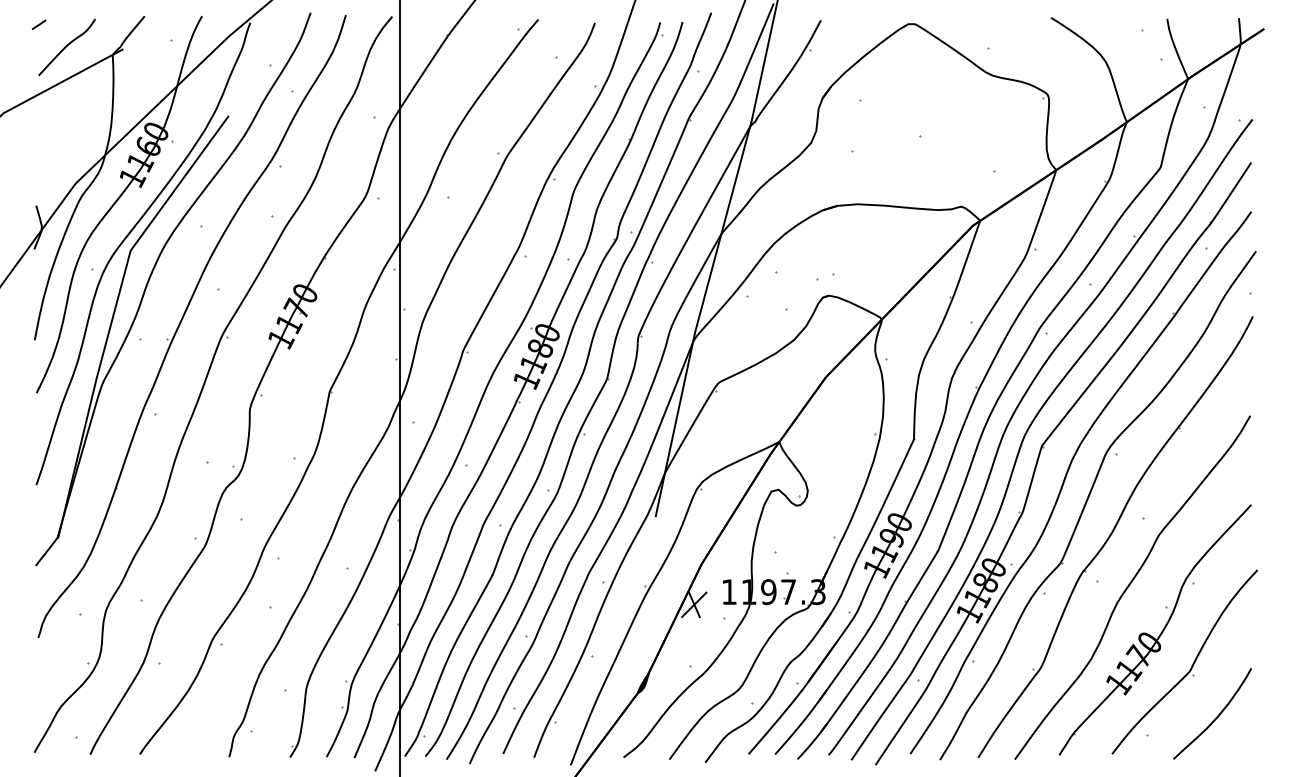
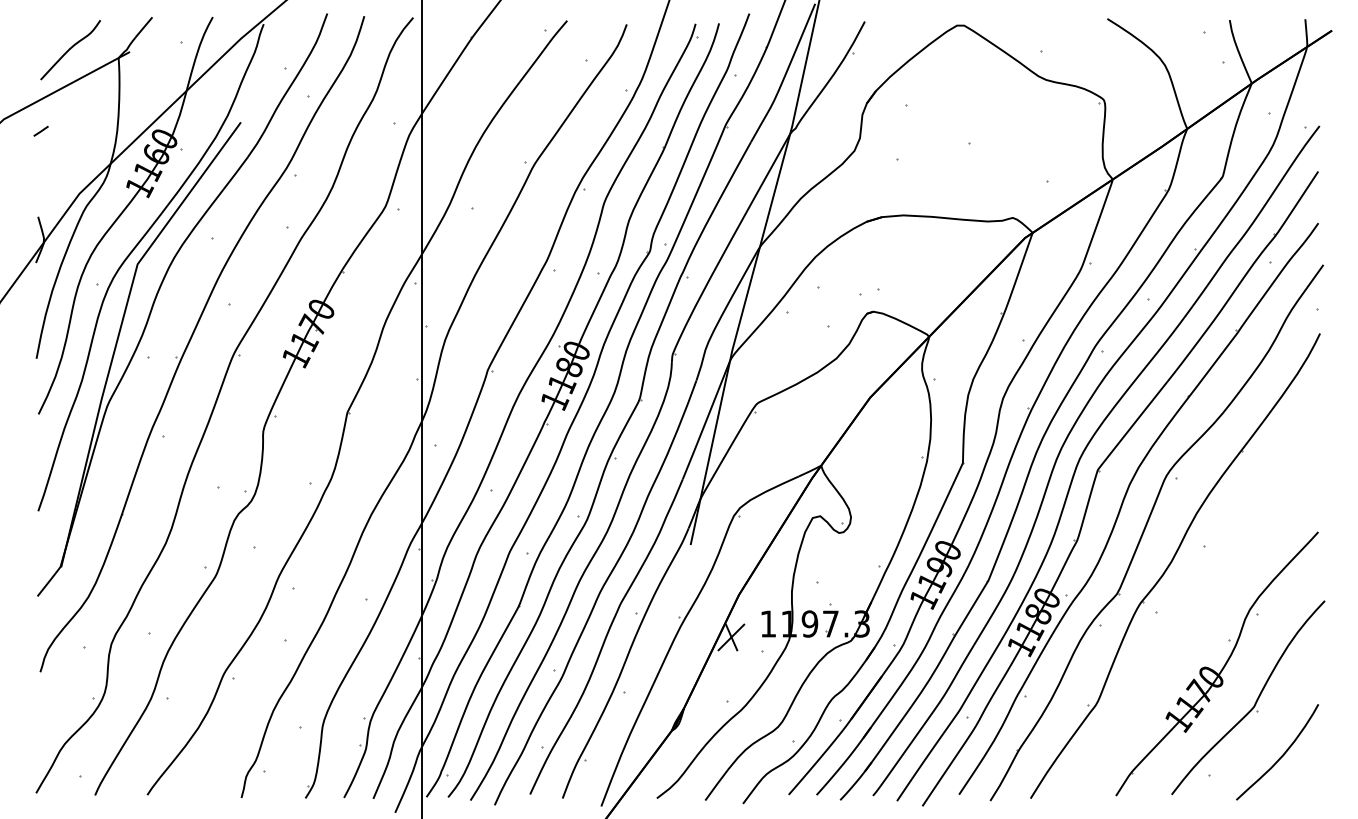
line: (38, 24) -> (40, 130), moved
curve: (1129, 585) -> (1190, 617), removed

